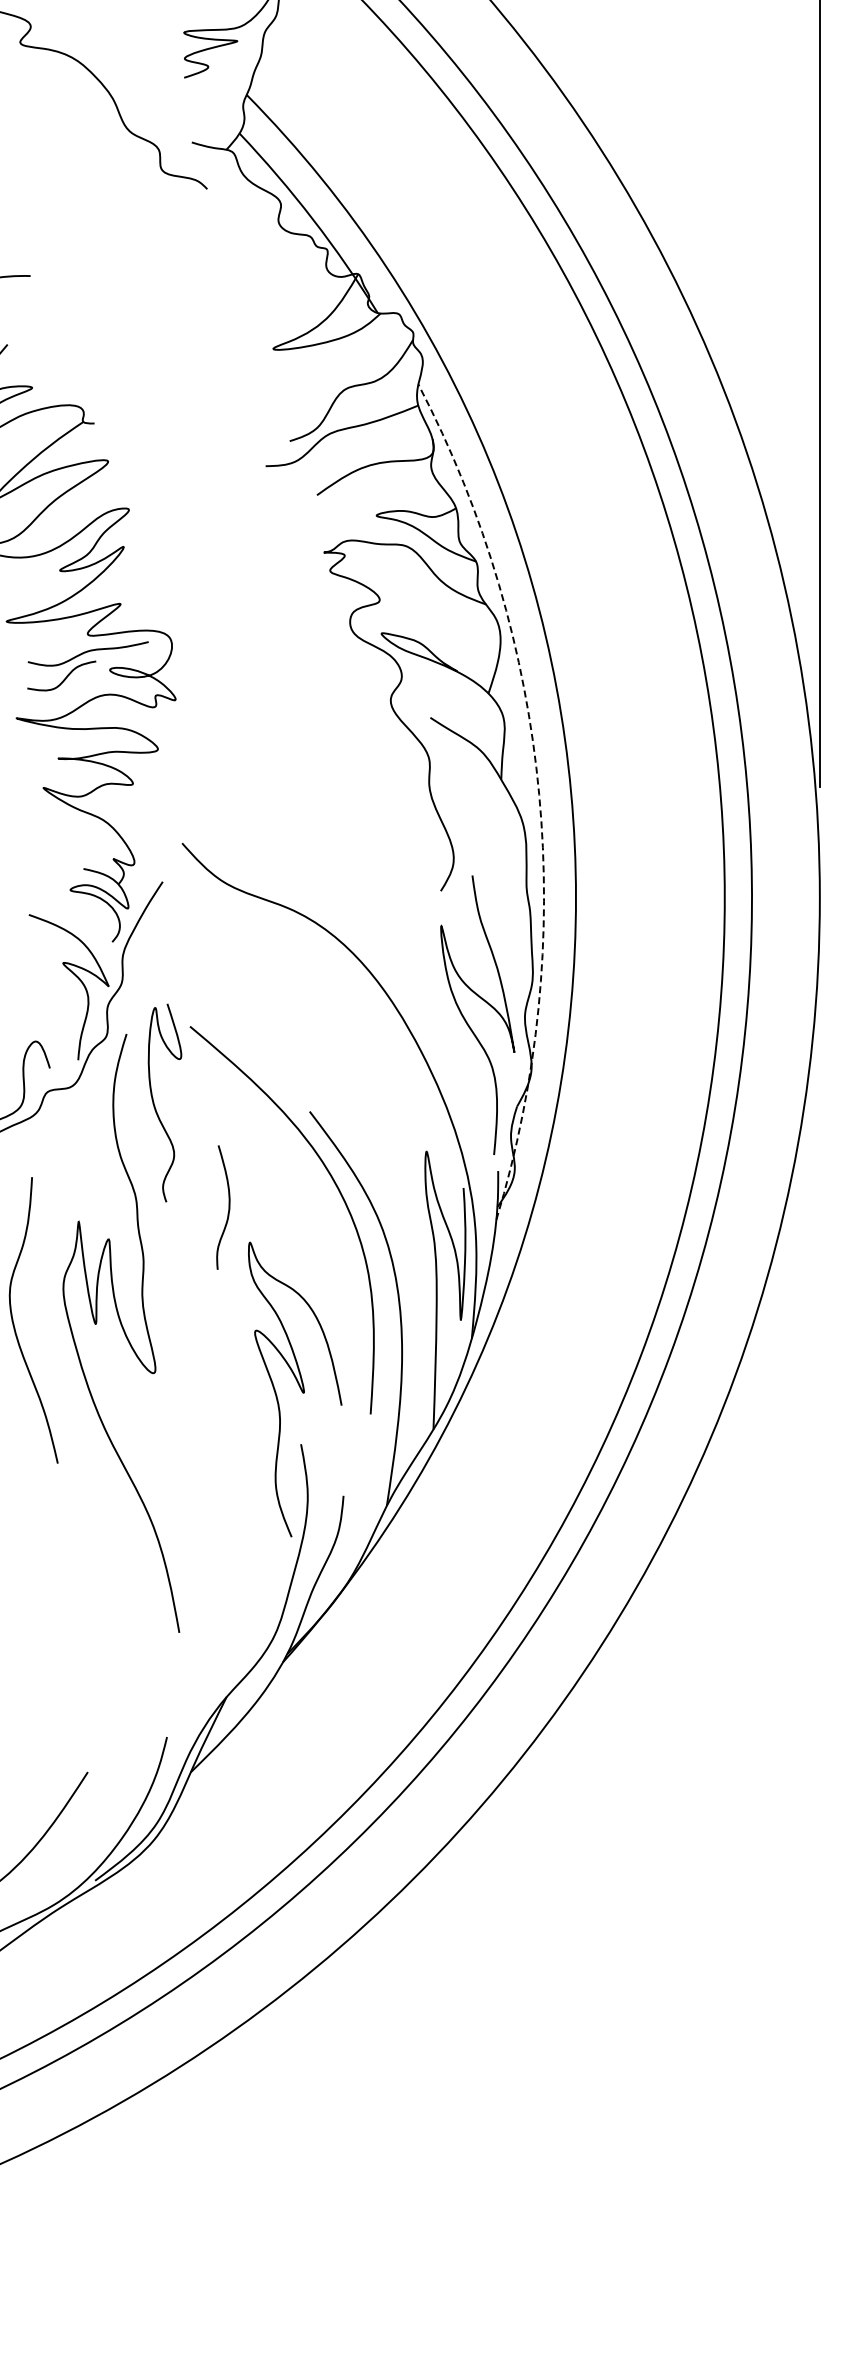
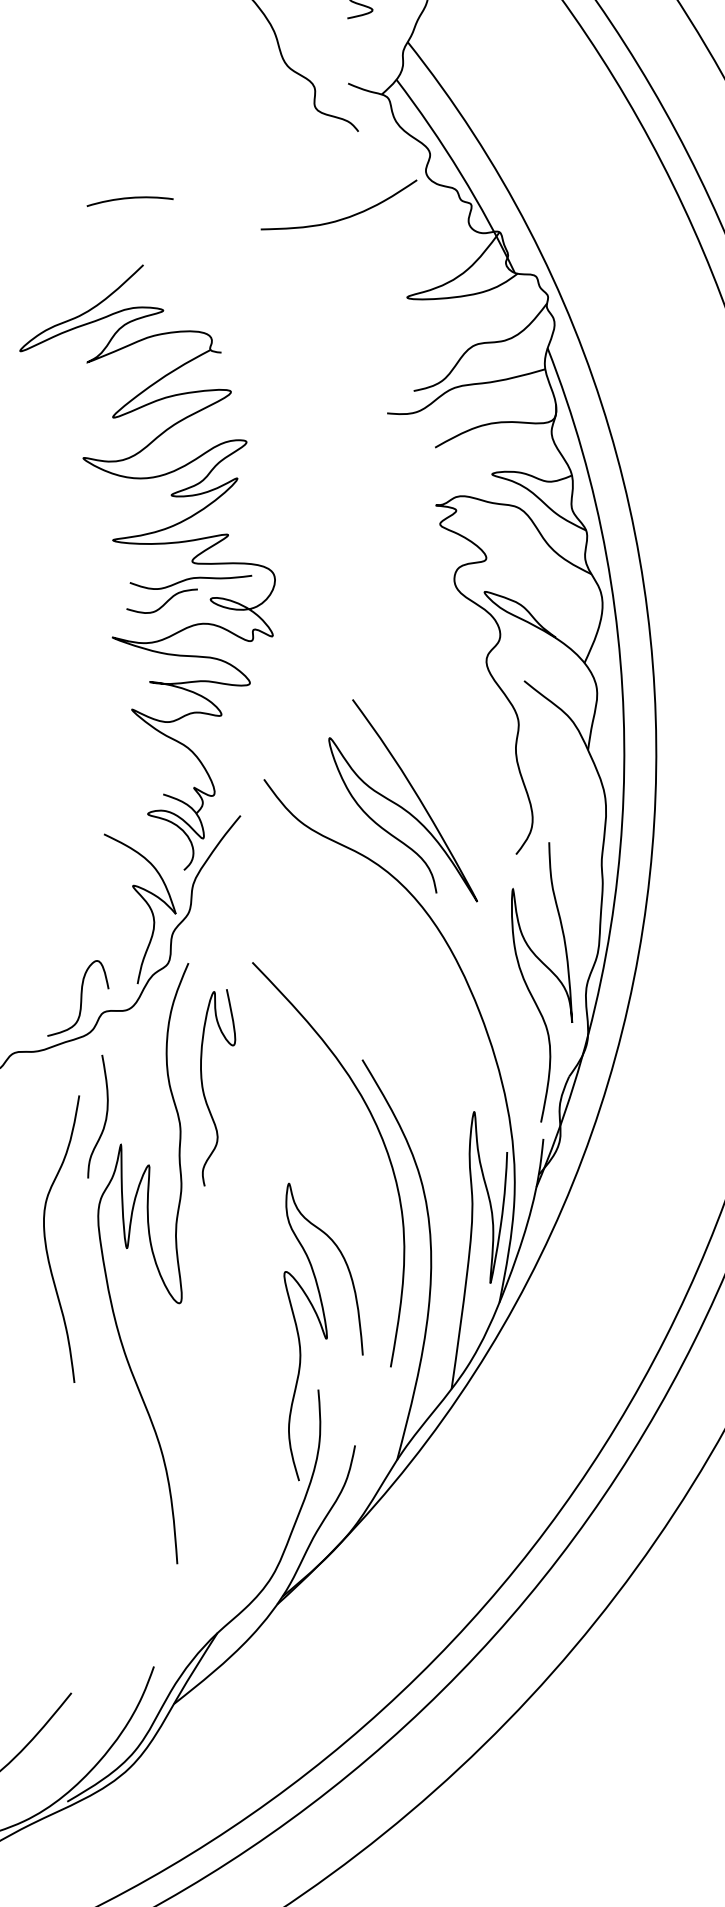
curve: (201, 276) -> (343, 217), added
arc: (539, 794) -> (624, 768), dashed -> solid
curve: (320, 854) -> (400, 805), added
curve: (155, 1105) -> (204, 1088), moved
curve: (228, 1207) -> (105, 1117), moved

